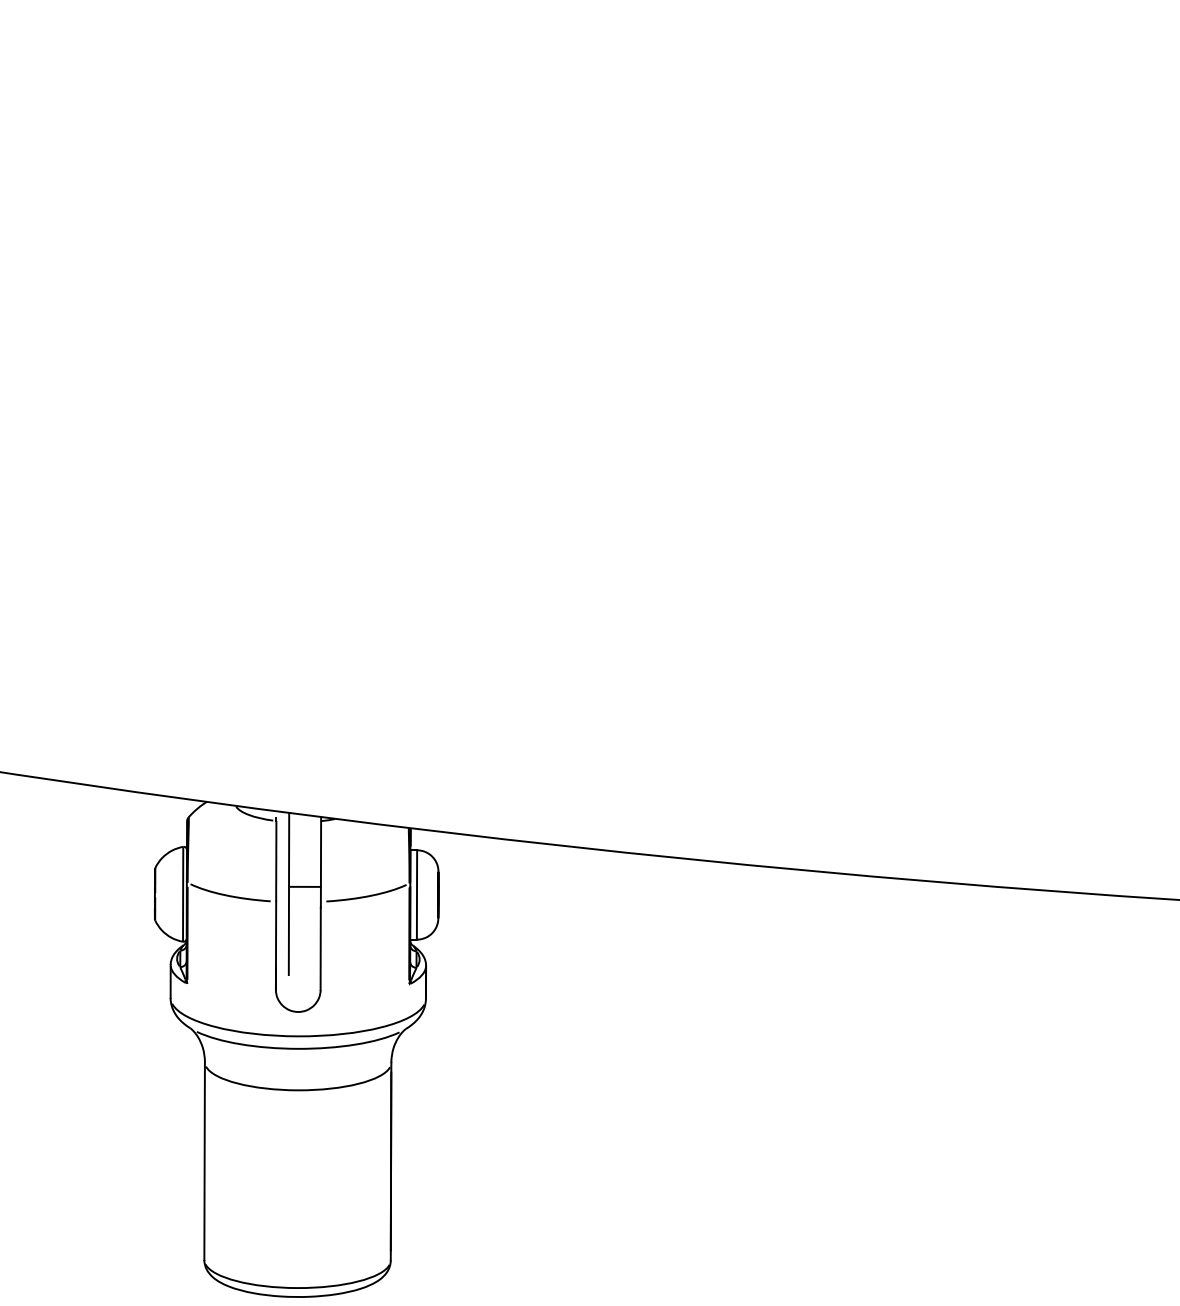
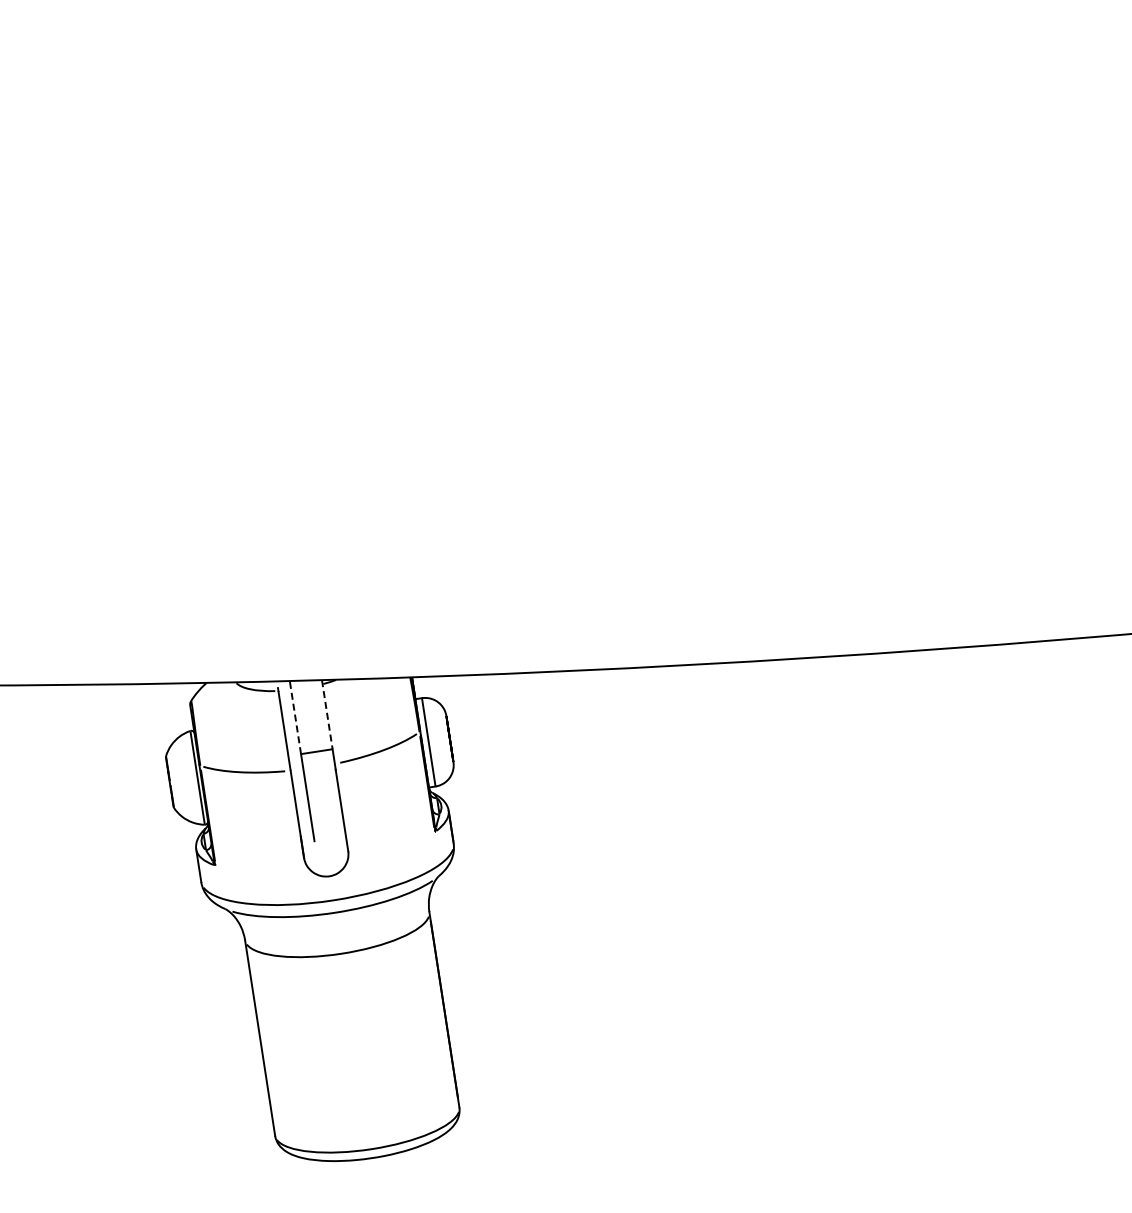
line: (289, 849) -> (295, 717), solid -> dashed
line: (321, 852) -> (327, 715), solid -> dashed

